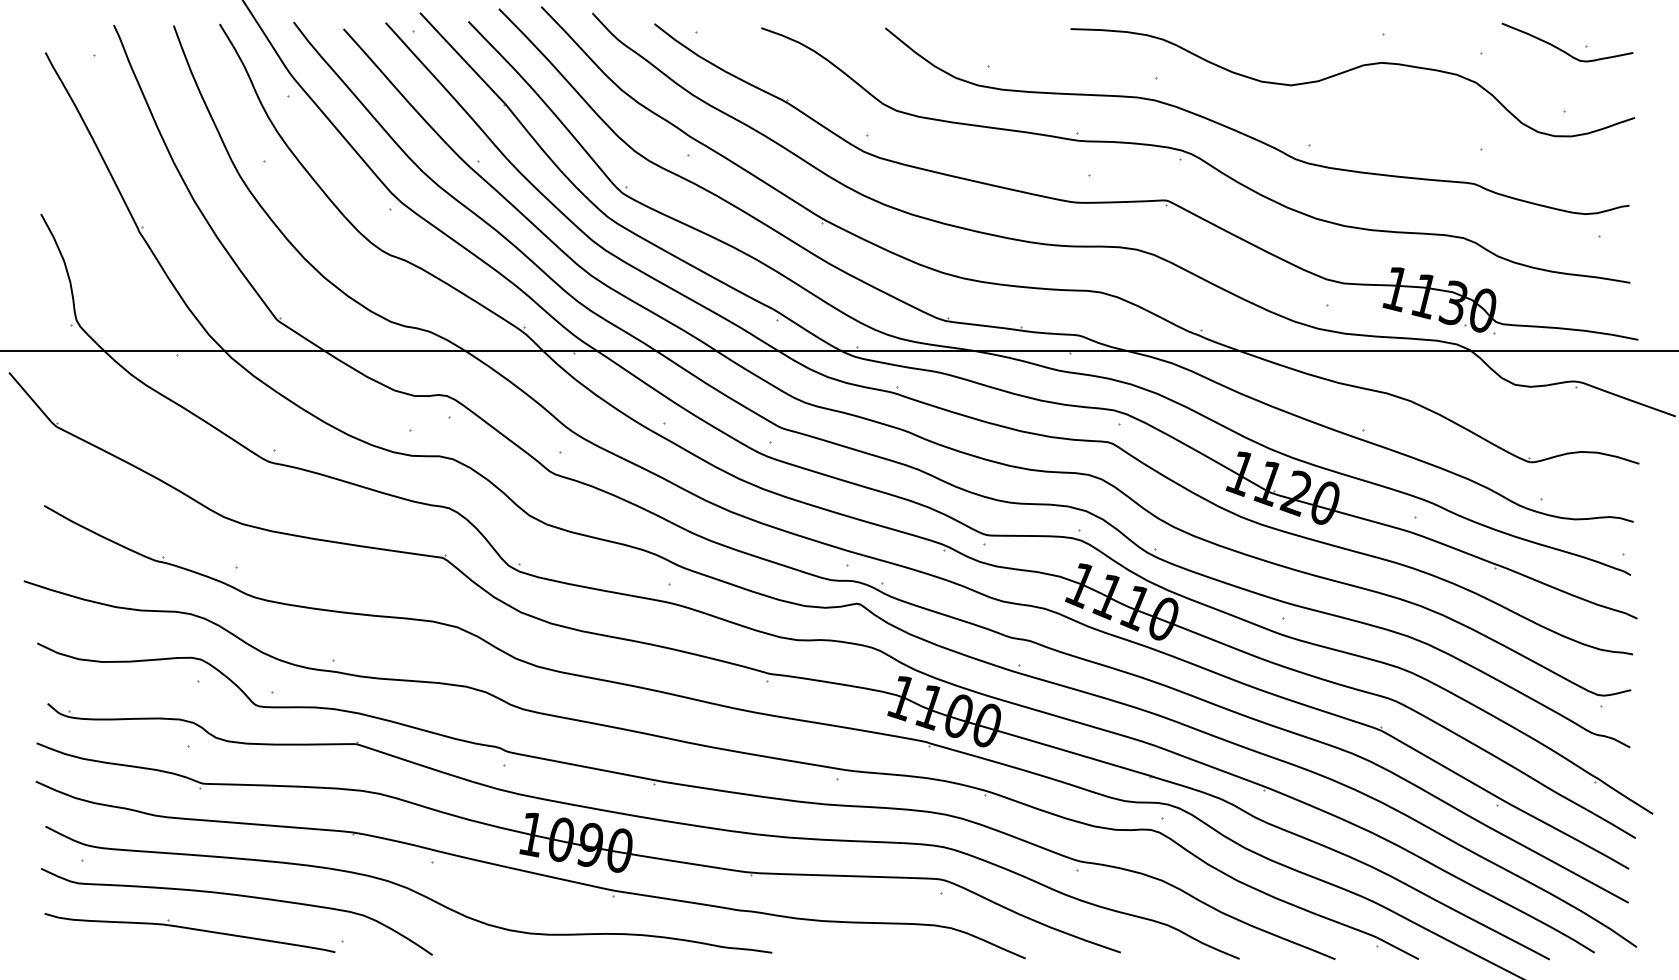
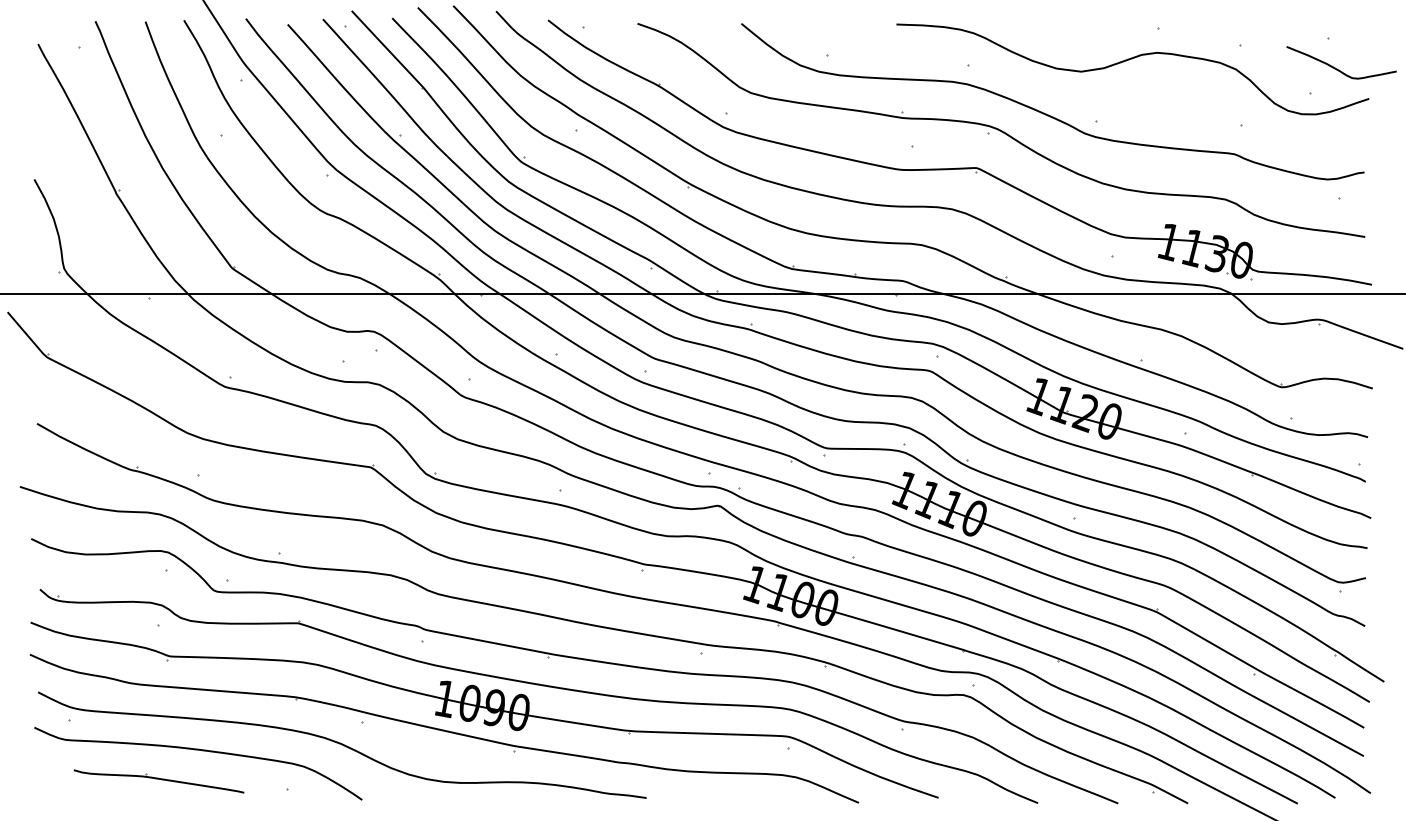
curve: (1562, 49) -> (1337, 68), moved
part: (189, 933) -> (158, 781), size x0.7

